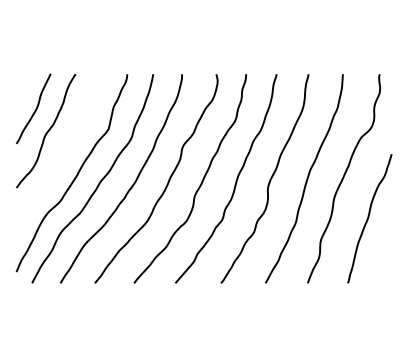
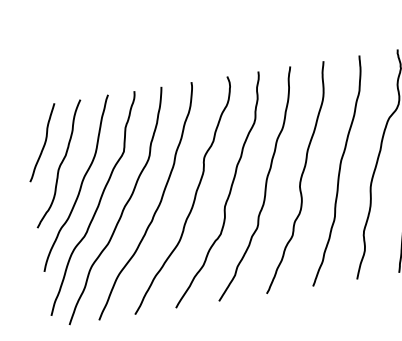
curve: (62, 154) -> (80, 185), added

